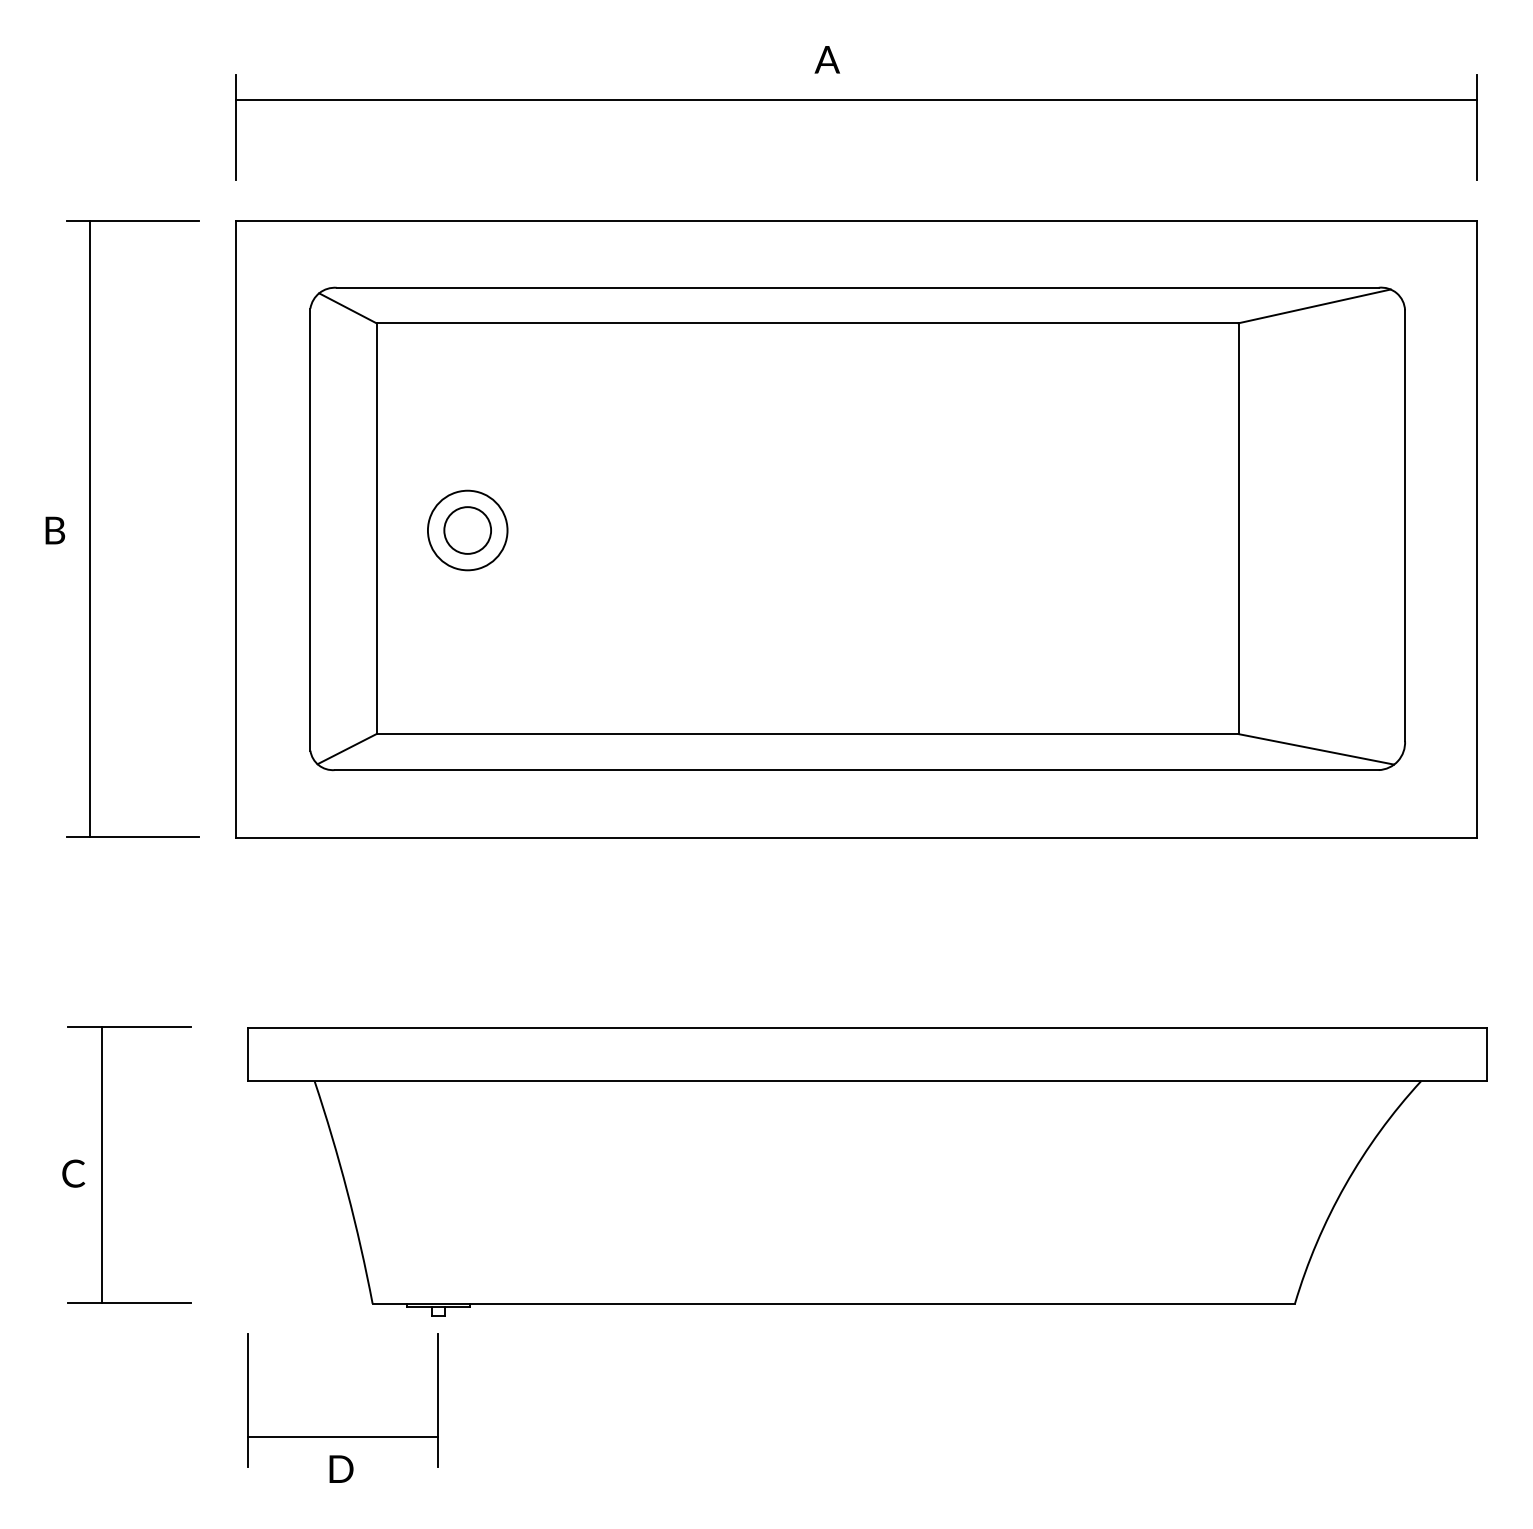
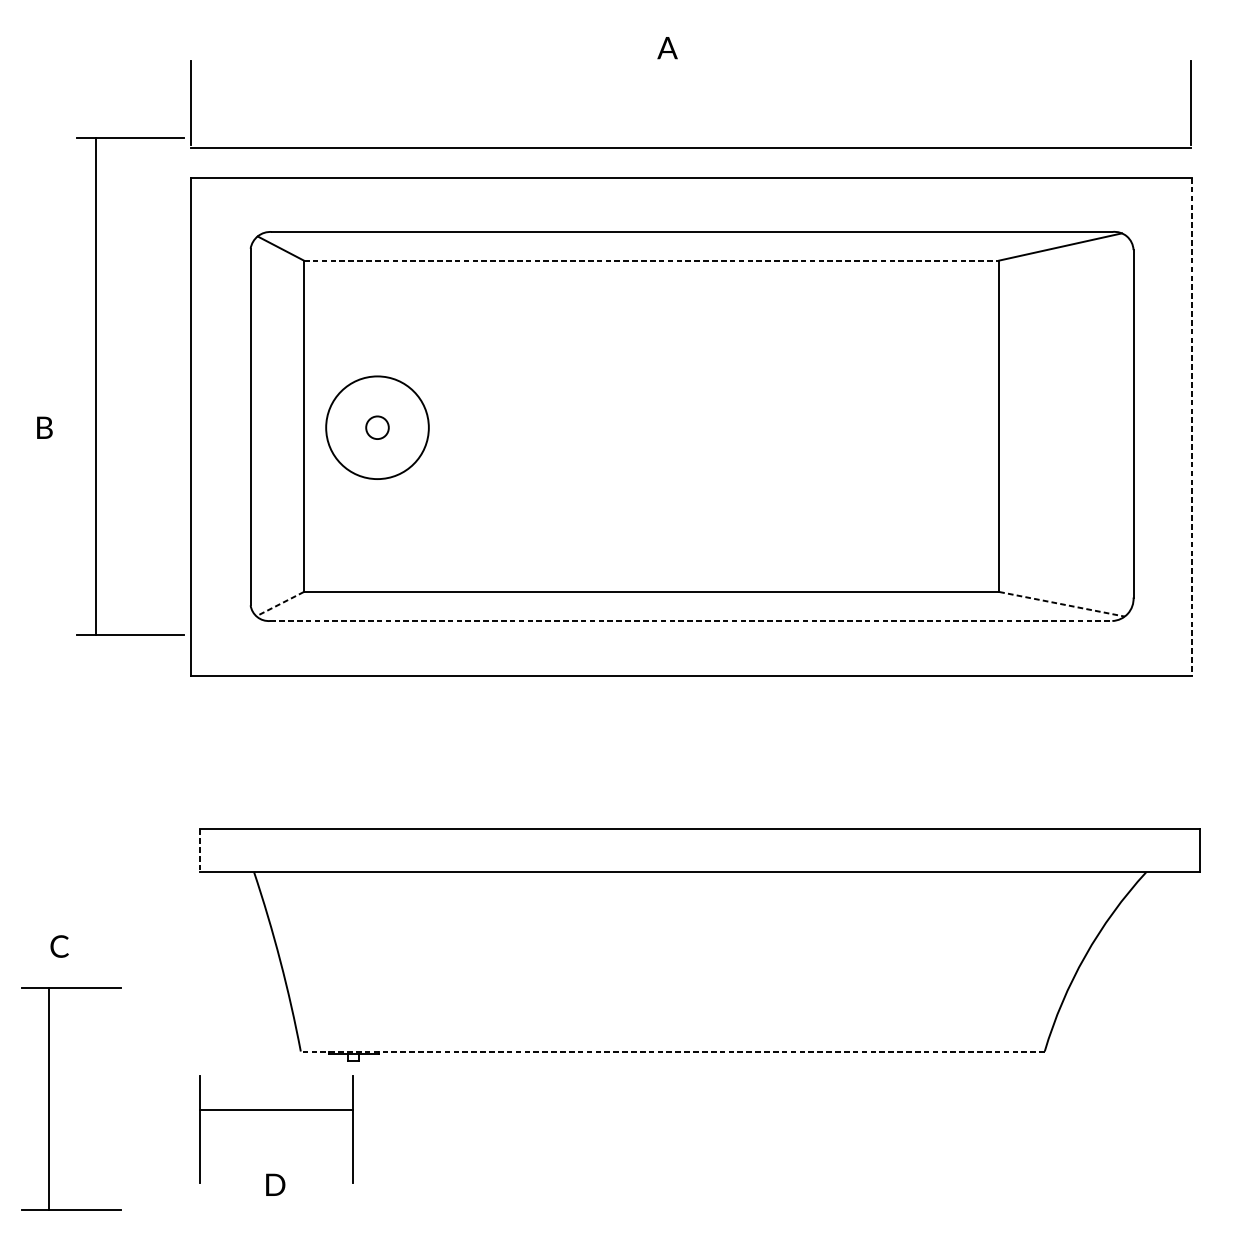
line: (855, 100) -> (690, 147), moved
line: (808, 323) -> (652, 260), solid -> dashed
part: (90, 528) -> (95, 386), moved
line: (1476, 529) -> (1191, 426), solid -> dashed
circle: (467, 530) -> (377, 427), size x0.6
circle: (467, 530) -> (377, 427), size x1.6
line: (346, 749) -> (279, 604), solid -> dashed
line: (1316, 749) -> (1062, 604), solid -> dashed
line: (856, 770) -> (691, 621), solid -> dashed
line: (247, 1054) -> (199, 850), solid -> dashed
part: (102, 1164) -> (49, 1098), moved
line: (833, 1303) -> (672, 1051), solid -> dashed
line: (342, 1436) -> (276, 1109), moved

